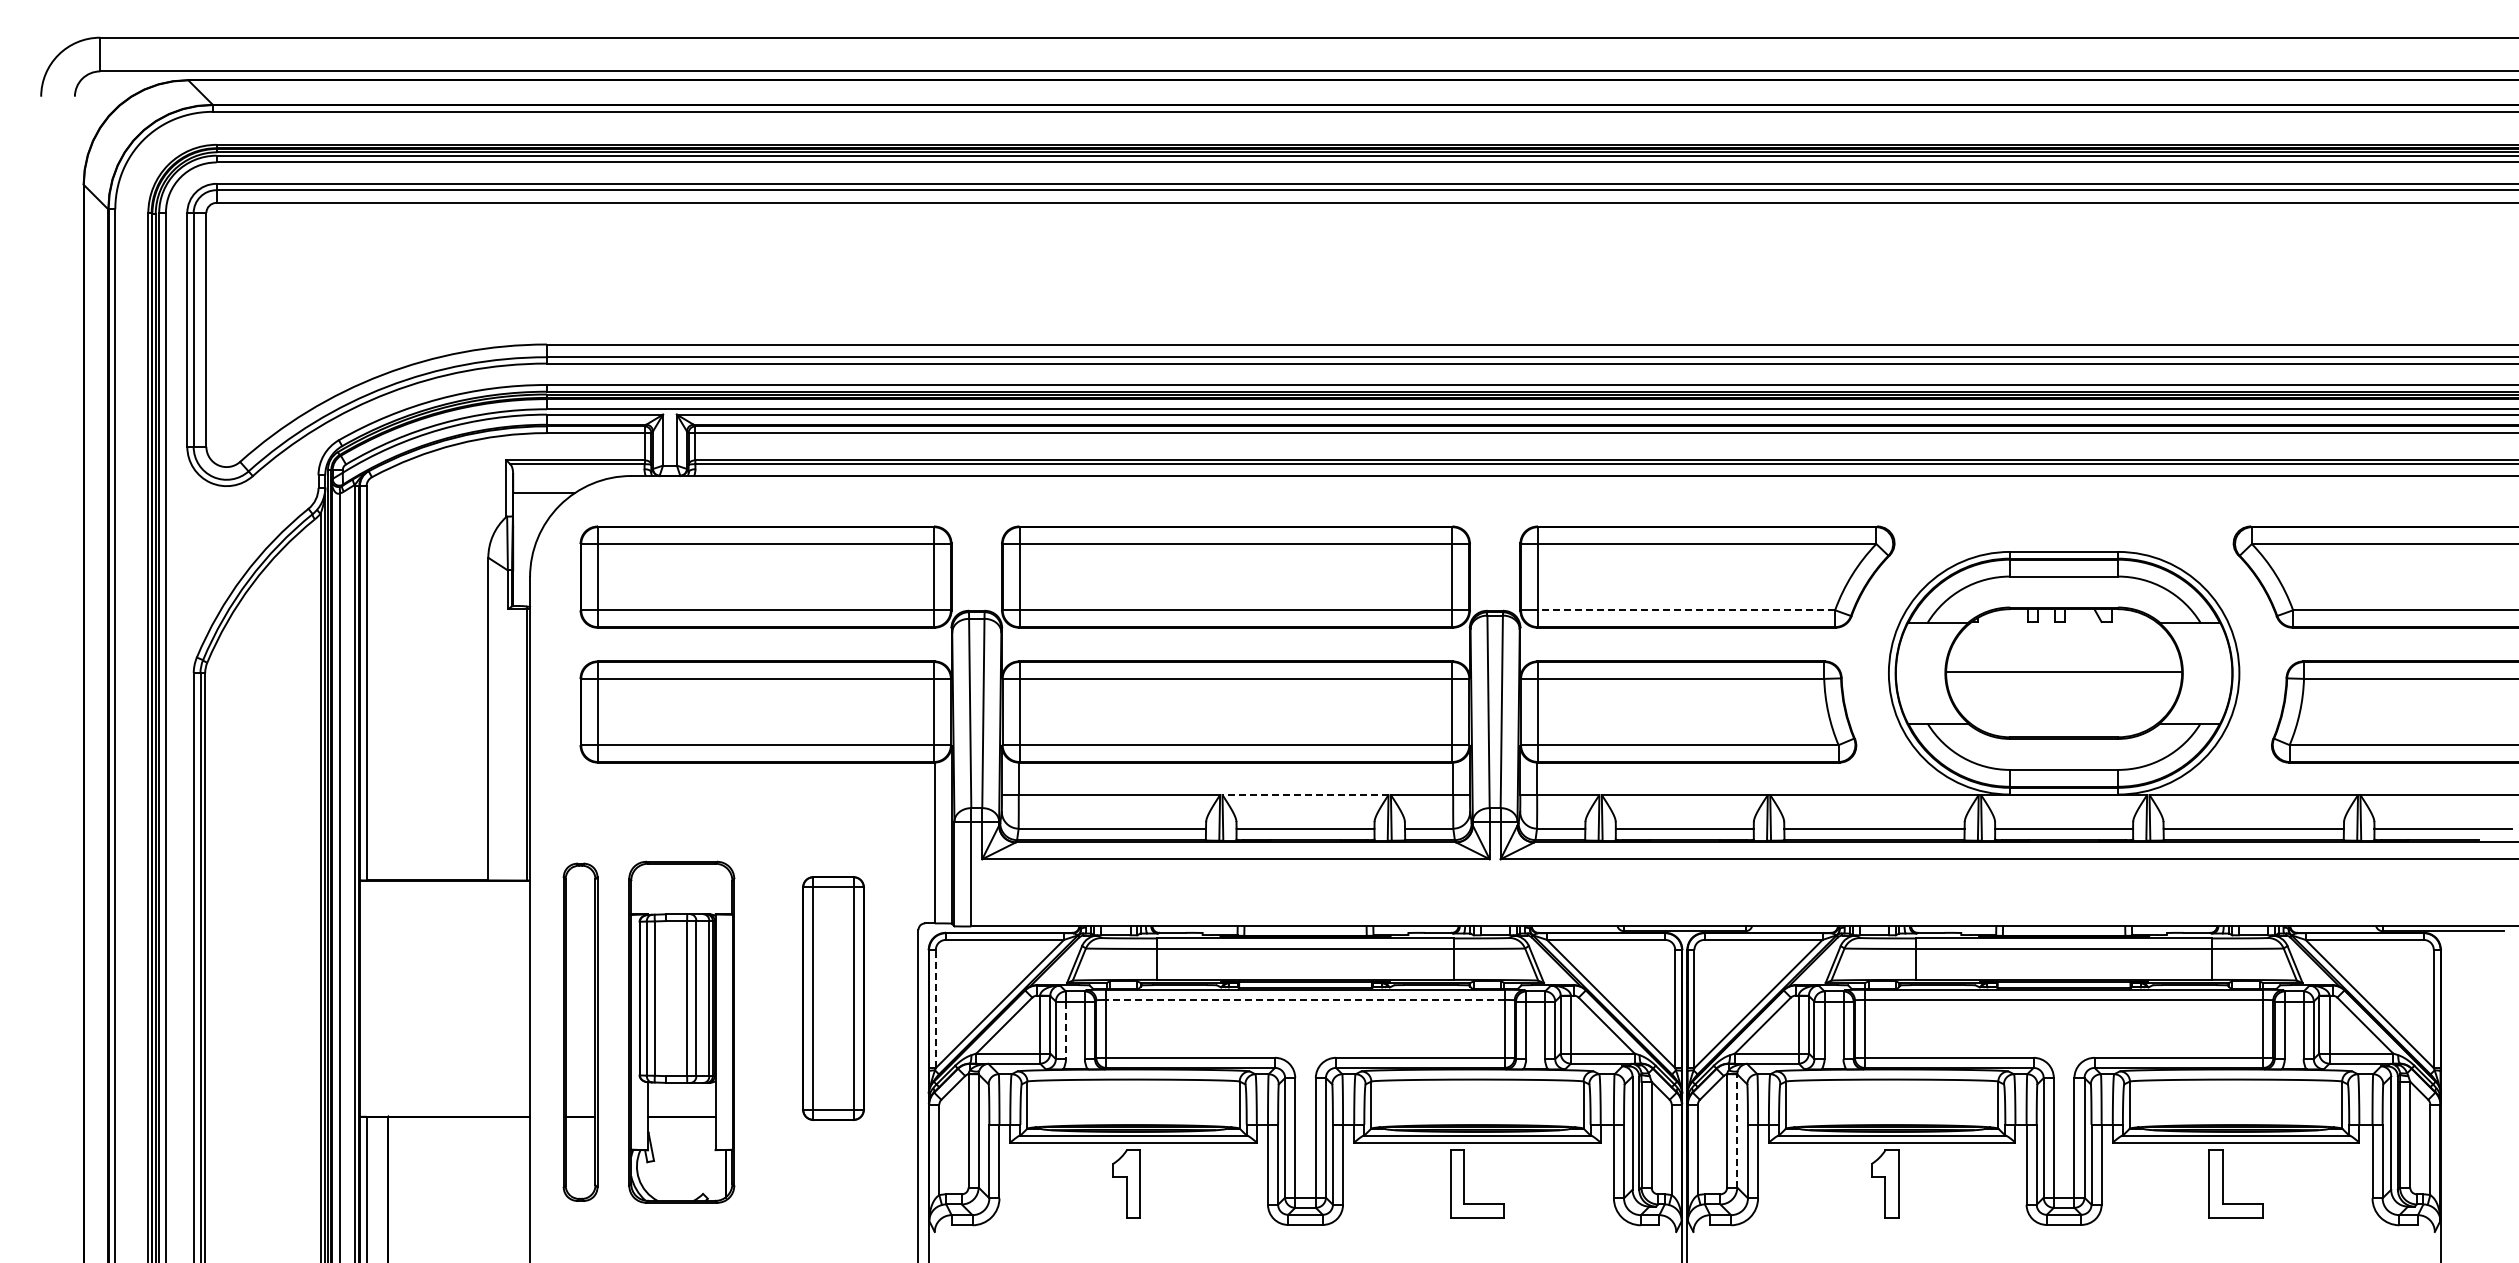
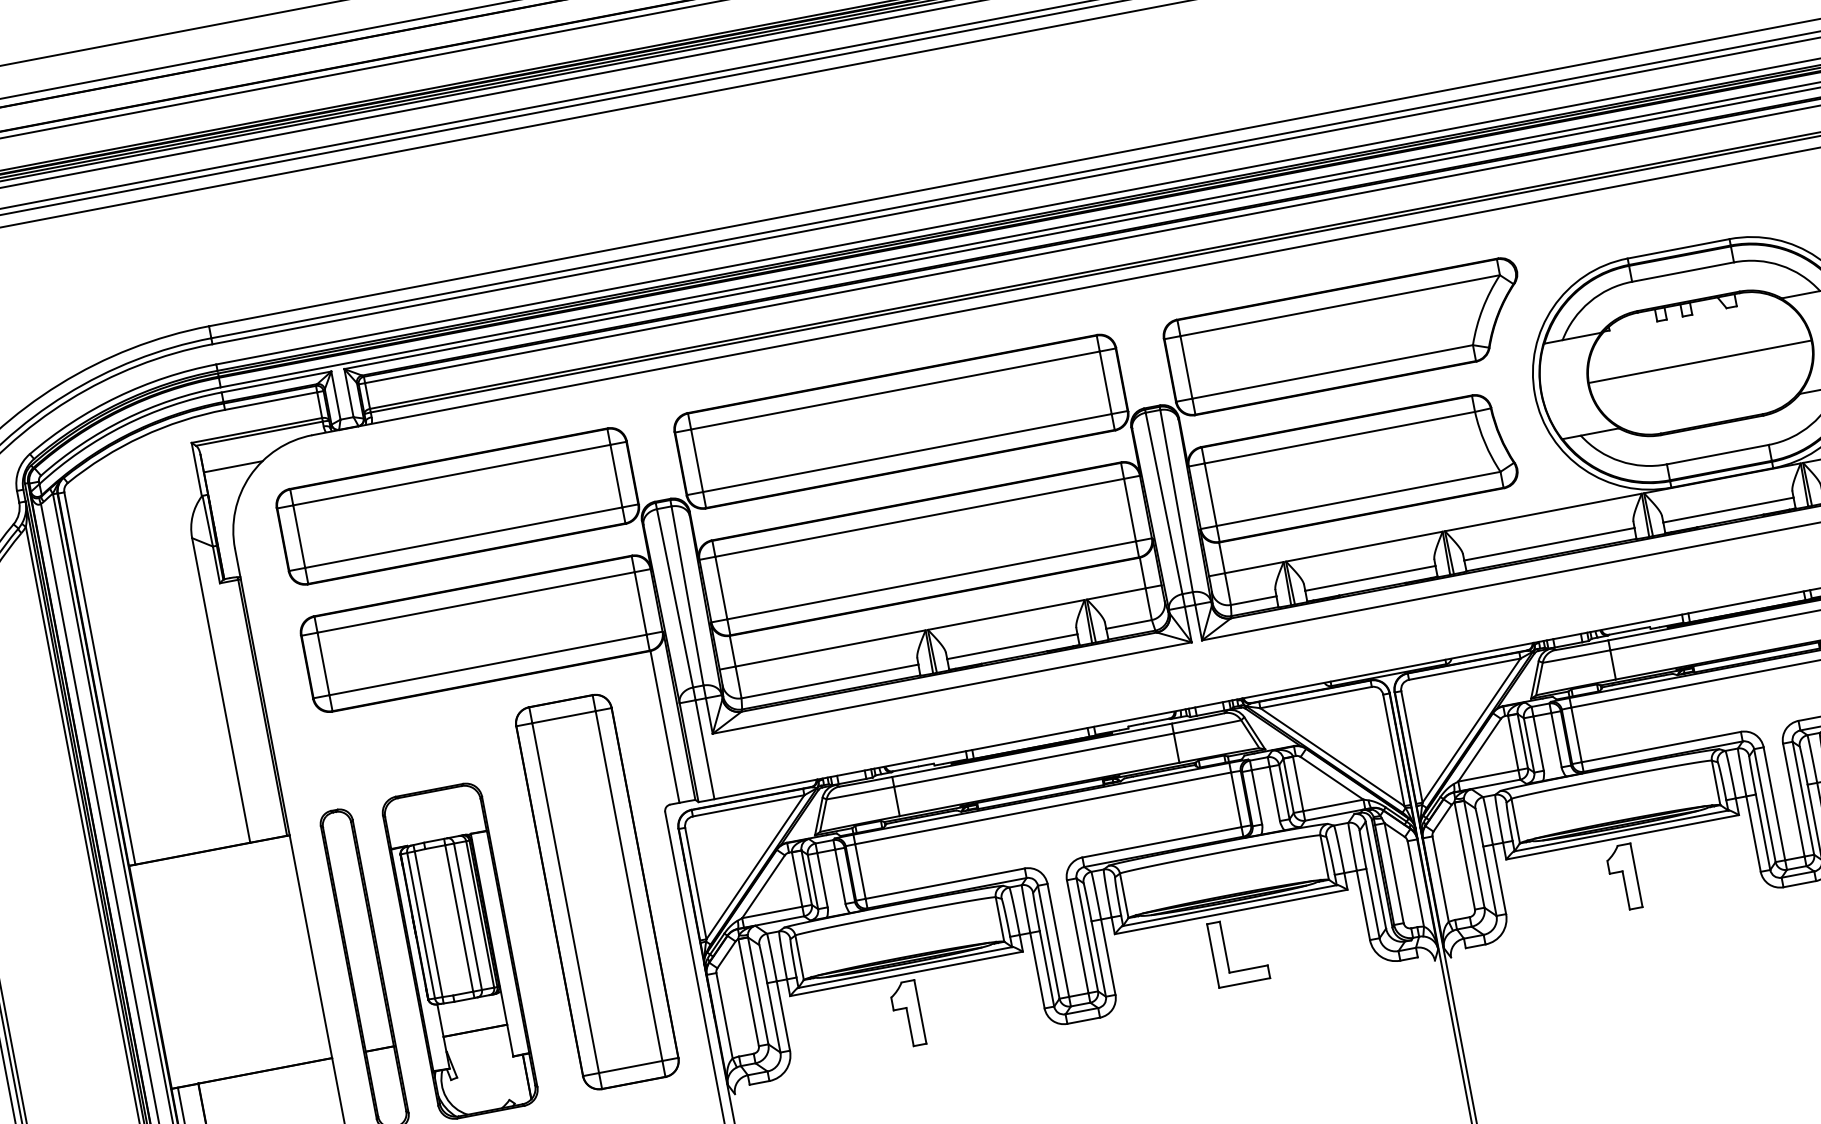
line: (1686, 610) -> (1332, 372), dashed -> solid
line: (1305, 795) -> (1006, 615), dashed -> solid
part: (833, 998) -> (597, 891), size x1.67
line: (1305, 999) -> (1043, 807), dashed -> solid
line: (935, 1008) -> (695, 883), dashed -> solid
line: (1065, 1030) -> (822, 880), dashed -> solid
line: (1737, 1130) -> (1474, 853), dashed -> solid

